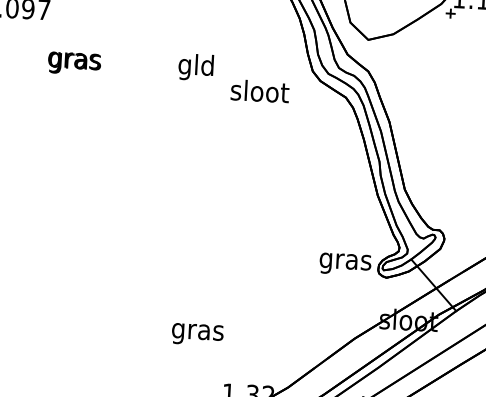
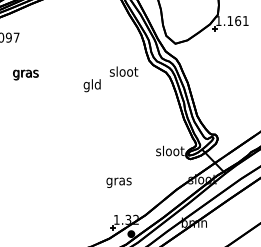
text: (73, 62) -> (25, 74), moved
text: (194, 66) -> (91, 85), moved
text: (346, 259) -> (170, 151), gras -> sloot
text: (196, 333) -> (118, 182), moved

